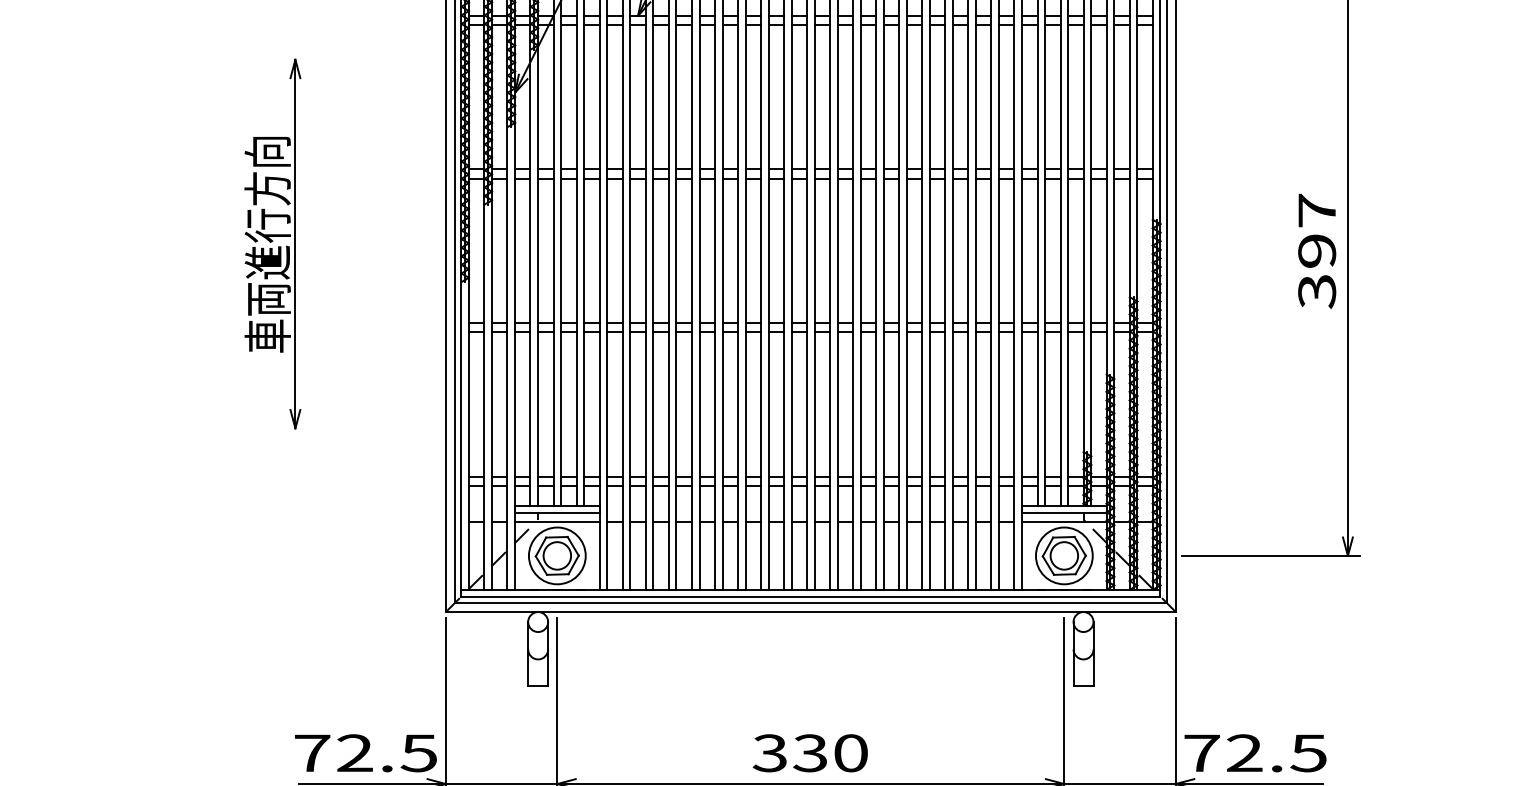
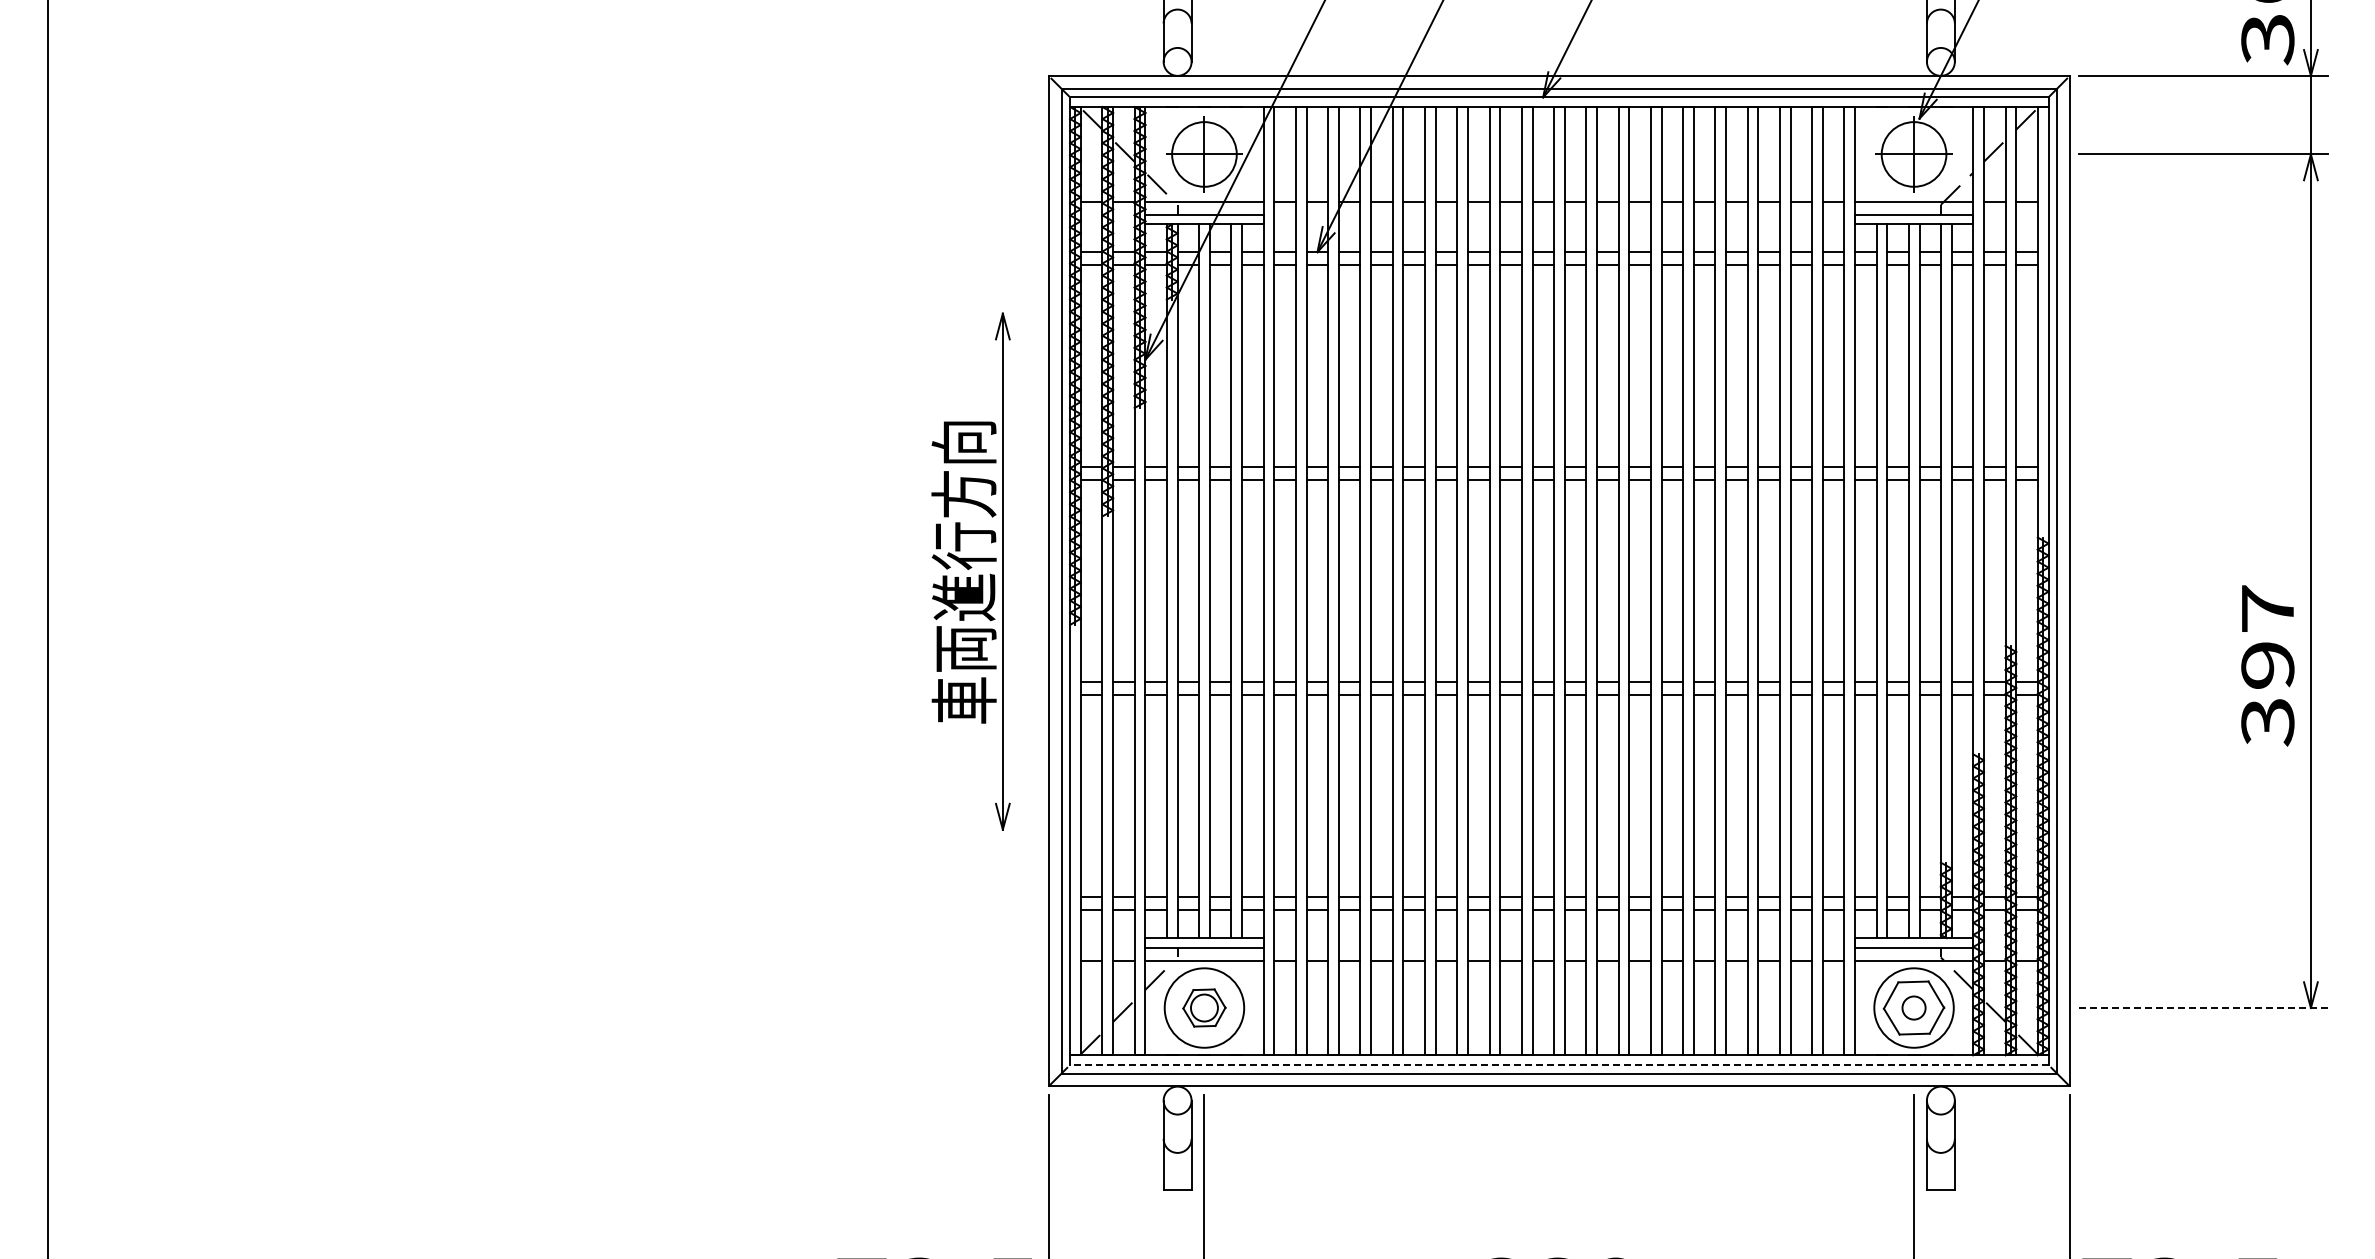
part: (272, 244) -> (970, 571), moved
text: (1316, 251) -> (2267, 665), moved
part: (557, 555) -> (1204, 1007), size x0.7
circle: (1063, 555) -> (1913, 1007), size x0.6
line: (1271, 556) -> (2203, 1008), solid -> dashed
line: (810, 596) -> (1558, 1064), solid -> dashed

